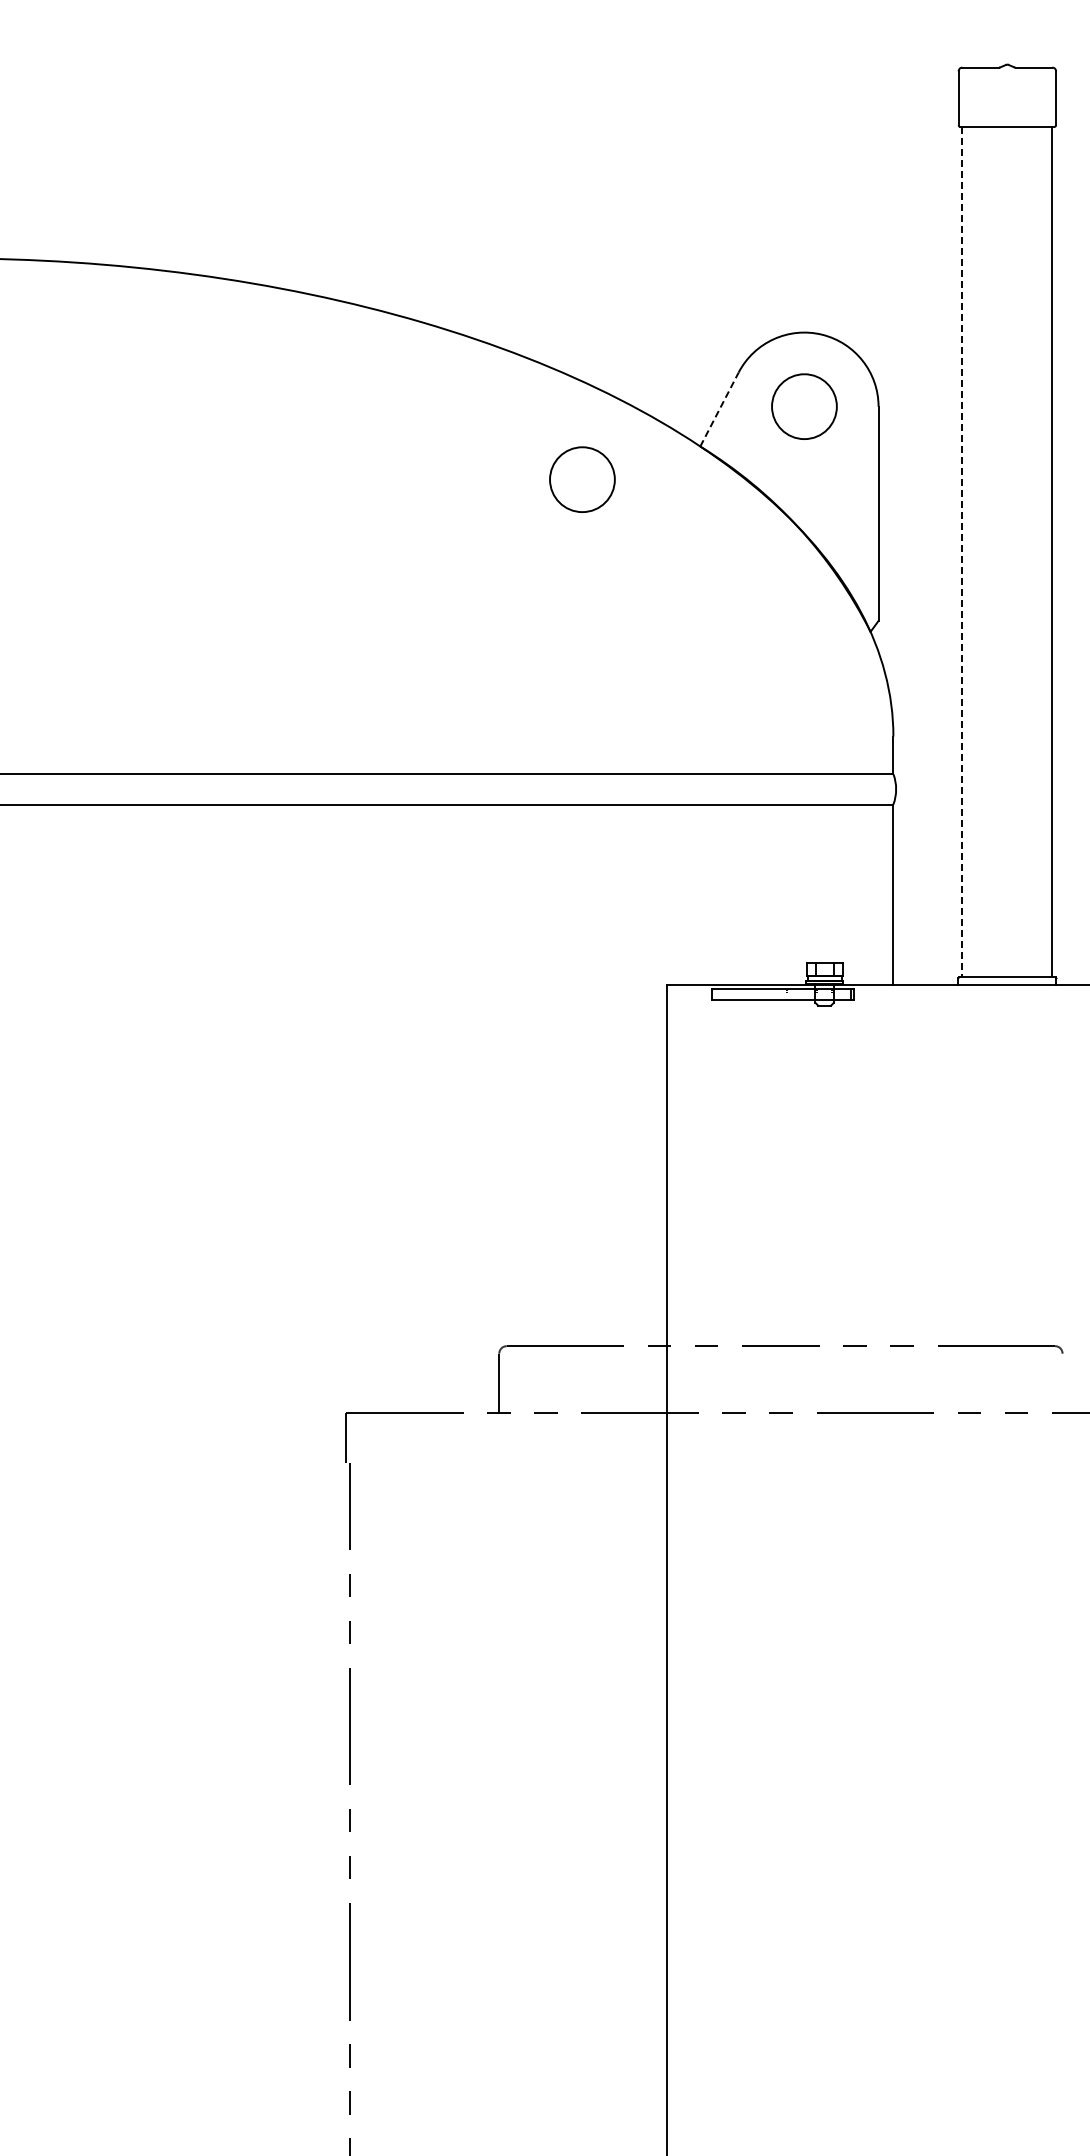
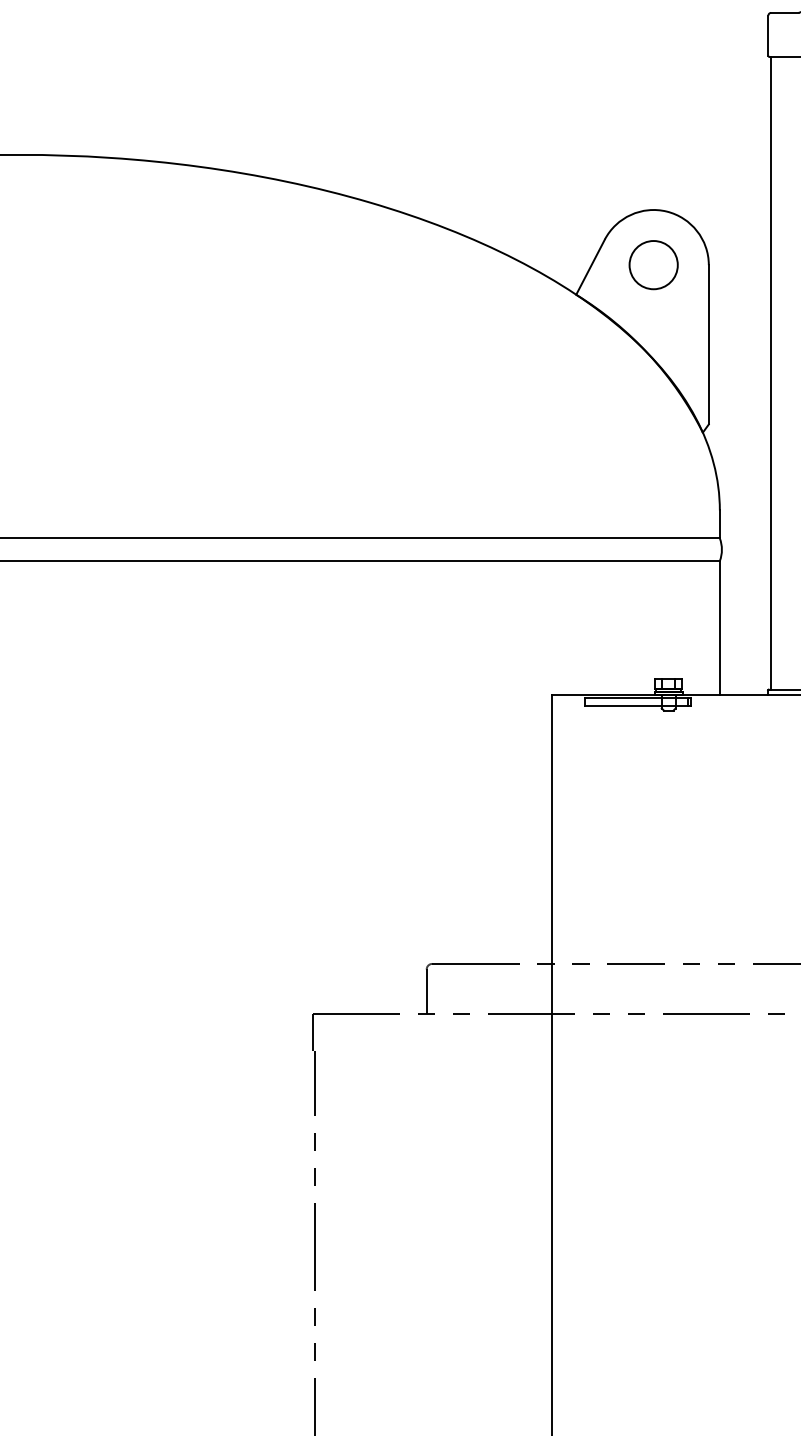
line: (719, 409) -> (590, 267), dashed -> solid
circle: (582, 479) -> (488, 319), removed
line: (962, 552) -> (771, 373), dashed -> solid

